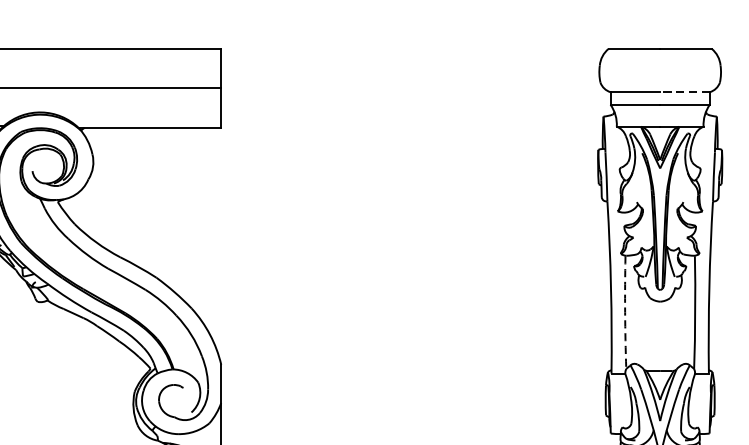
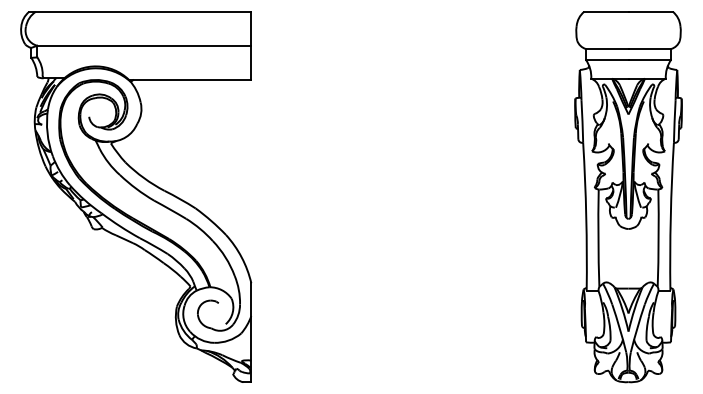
line: (684, 92) -> (649, 49), dashed -> solid
arc: (625, 312) -> (598, 238), dashed -> solid

